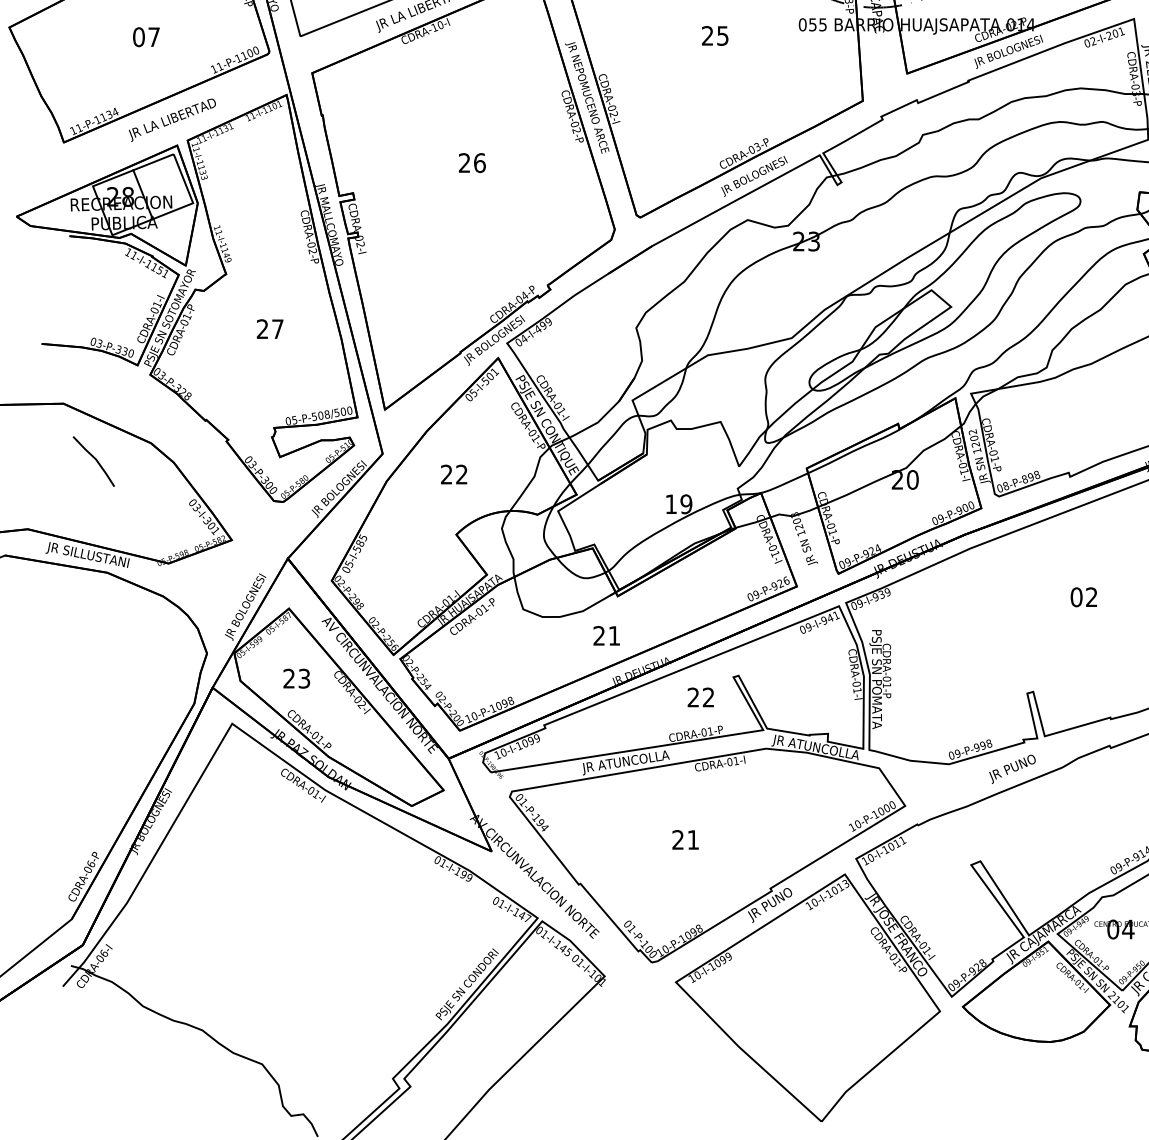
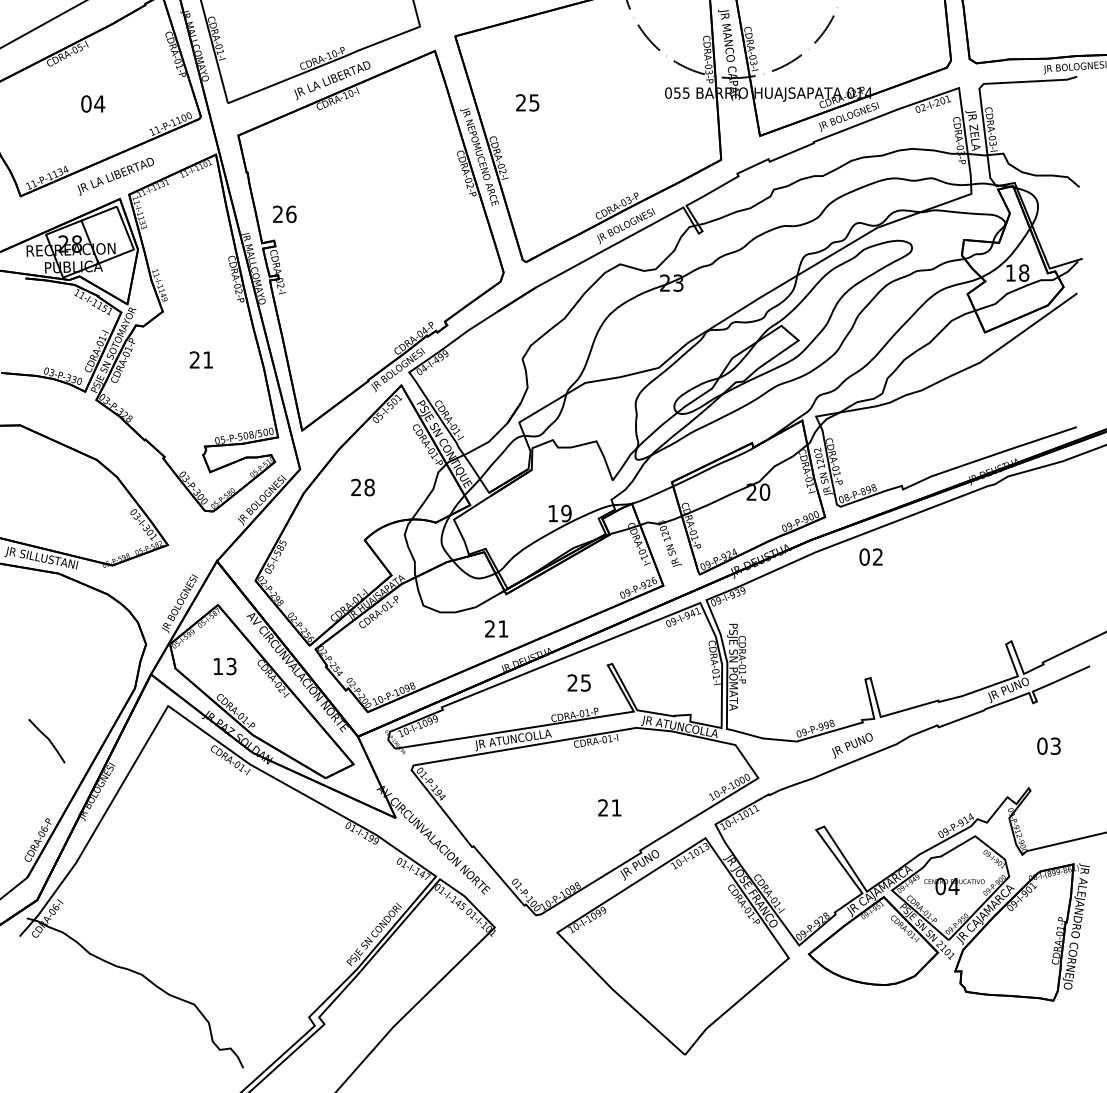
text: (714, 35) -> (527, 102), moved
text: (153, 36) -> (99, 103), 07 -> 04
text: (472, 163) -> (284, 214), moved
text: (278, 328) -> (208, 359), 27 -> 21
line: (94, 459) -> (47, 739), moved
text: (461, 474) -> (369, 487), 22 -> 28
text: (1083, 596) -> (870, 556), moved
text: (288, 677) -> (217, 665), 23 -> 13
text: (708, 696) -> (585, 682), 22 -> 25
text: (685, 839) -> (609, 807), moved

